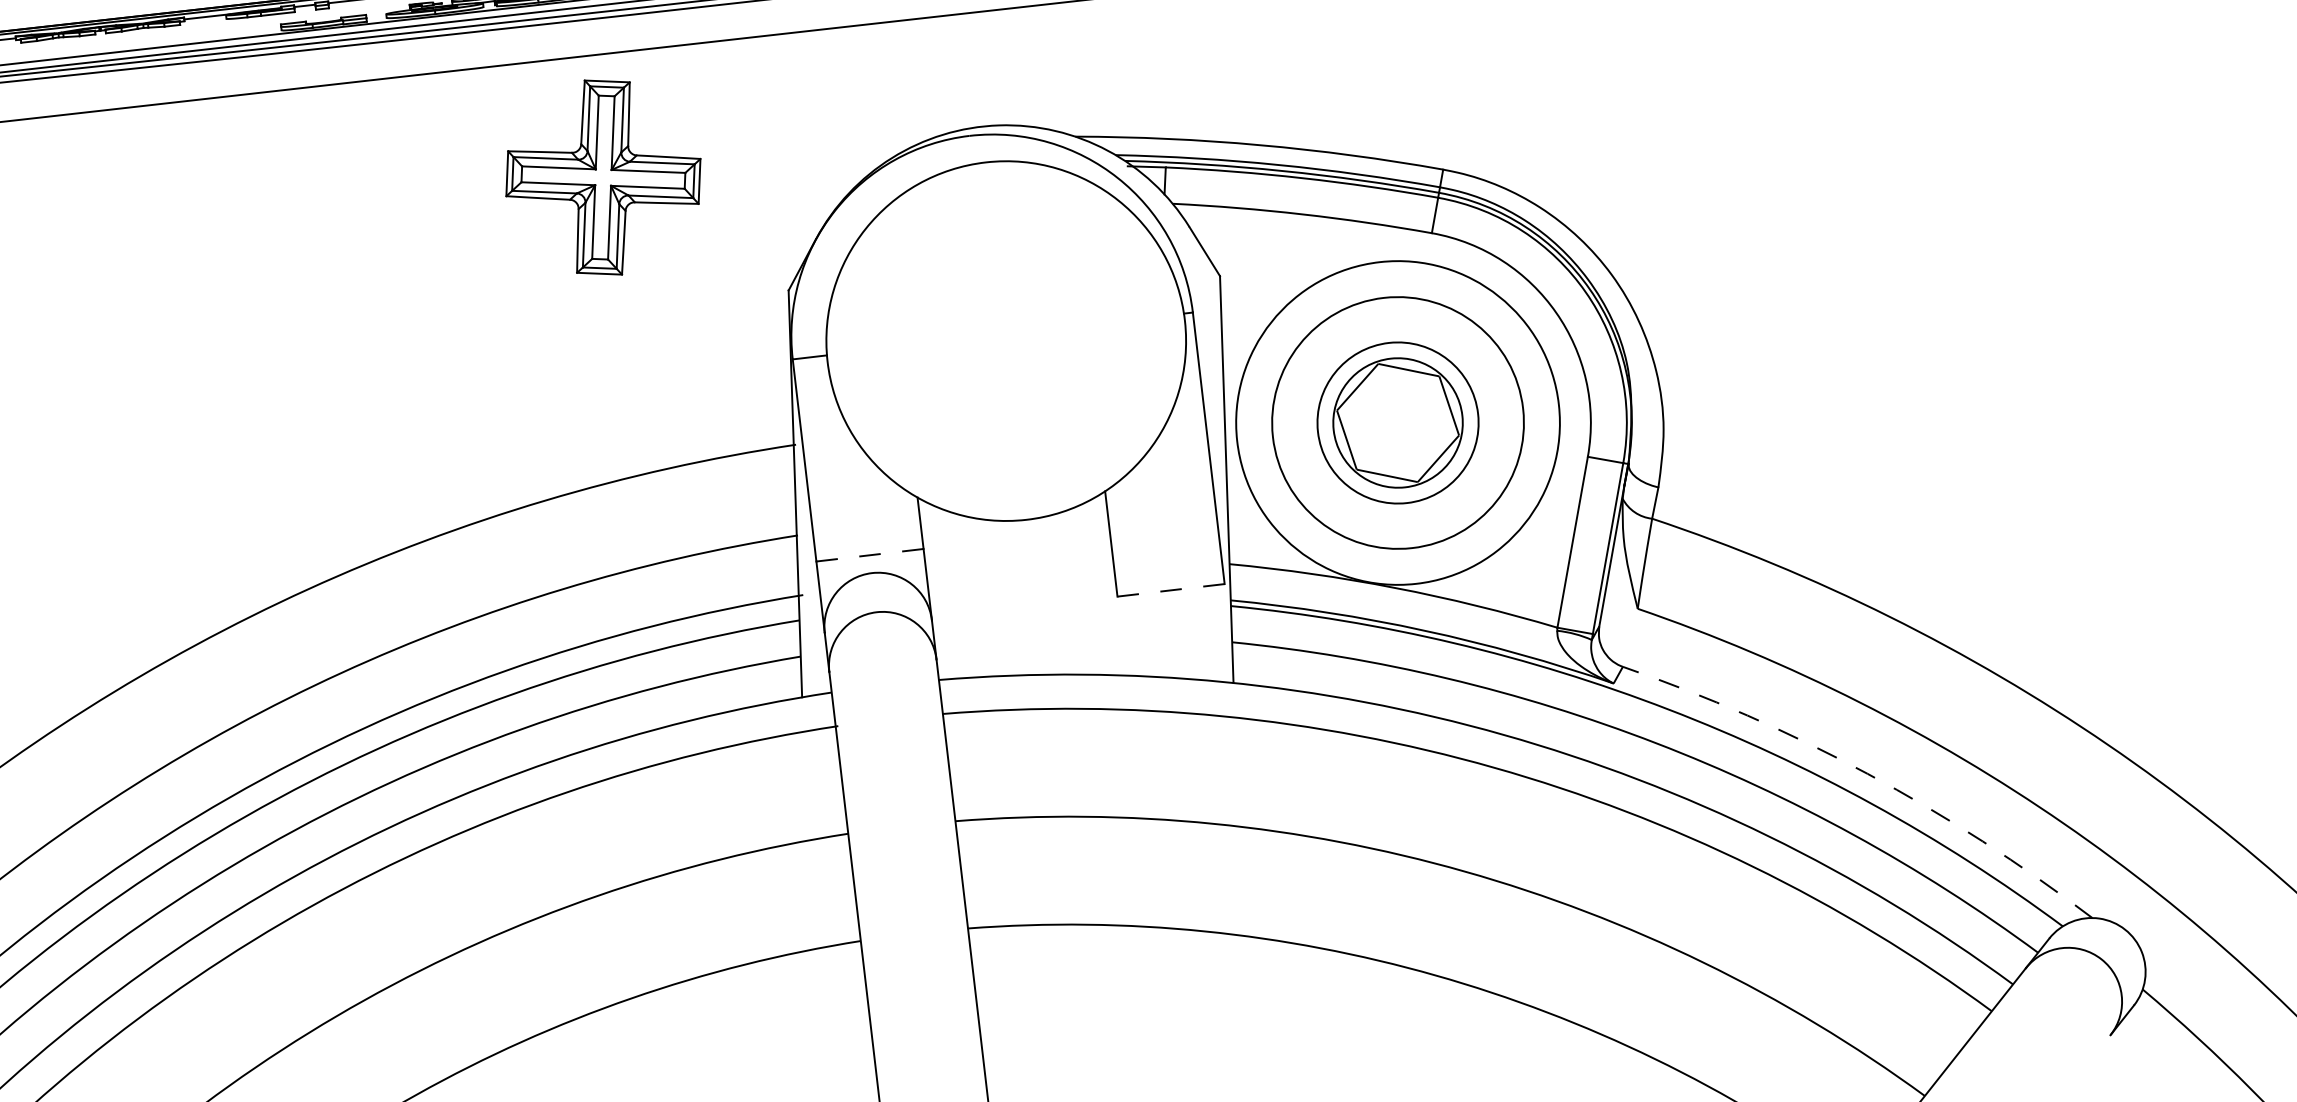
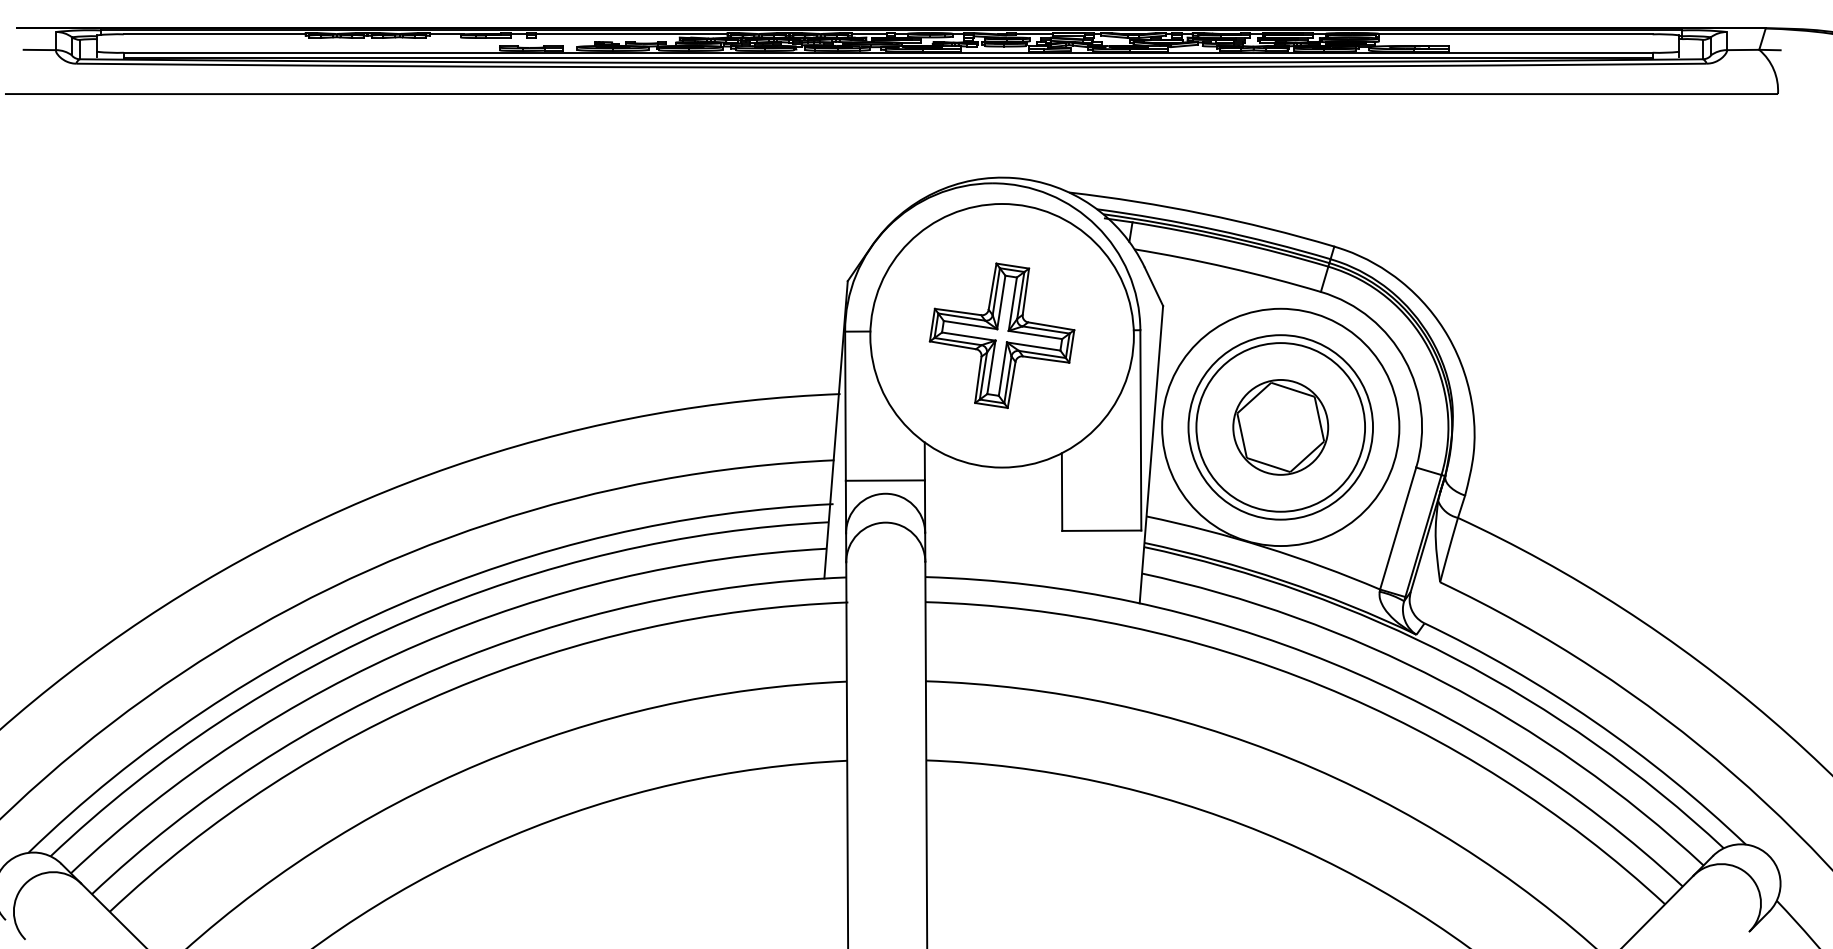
part: (602, 177) -> (1001, 335), moved
circle: (1397, 423) -> (1280, 427), size x1.43
line: (870, 555) -> (885, 480), dashed -> solid
line: (1170, 590) -> (1101, 530), dashed -> solid
arc: (1868, 774) -> (1594, 721), dashed -> solid

